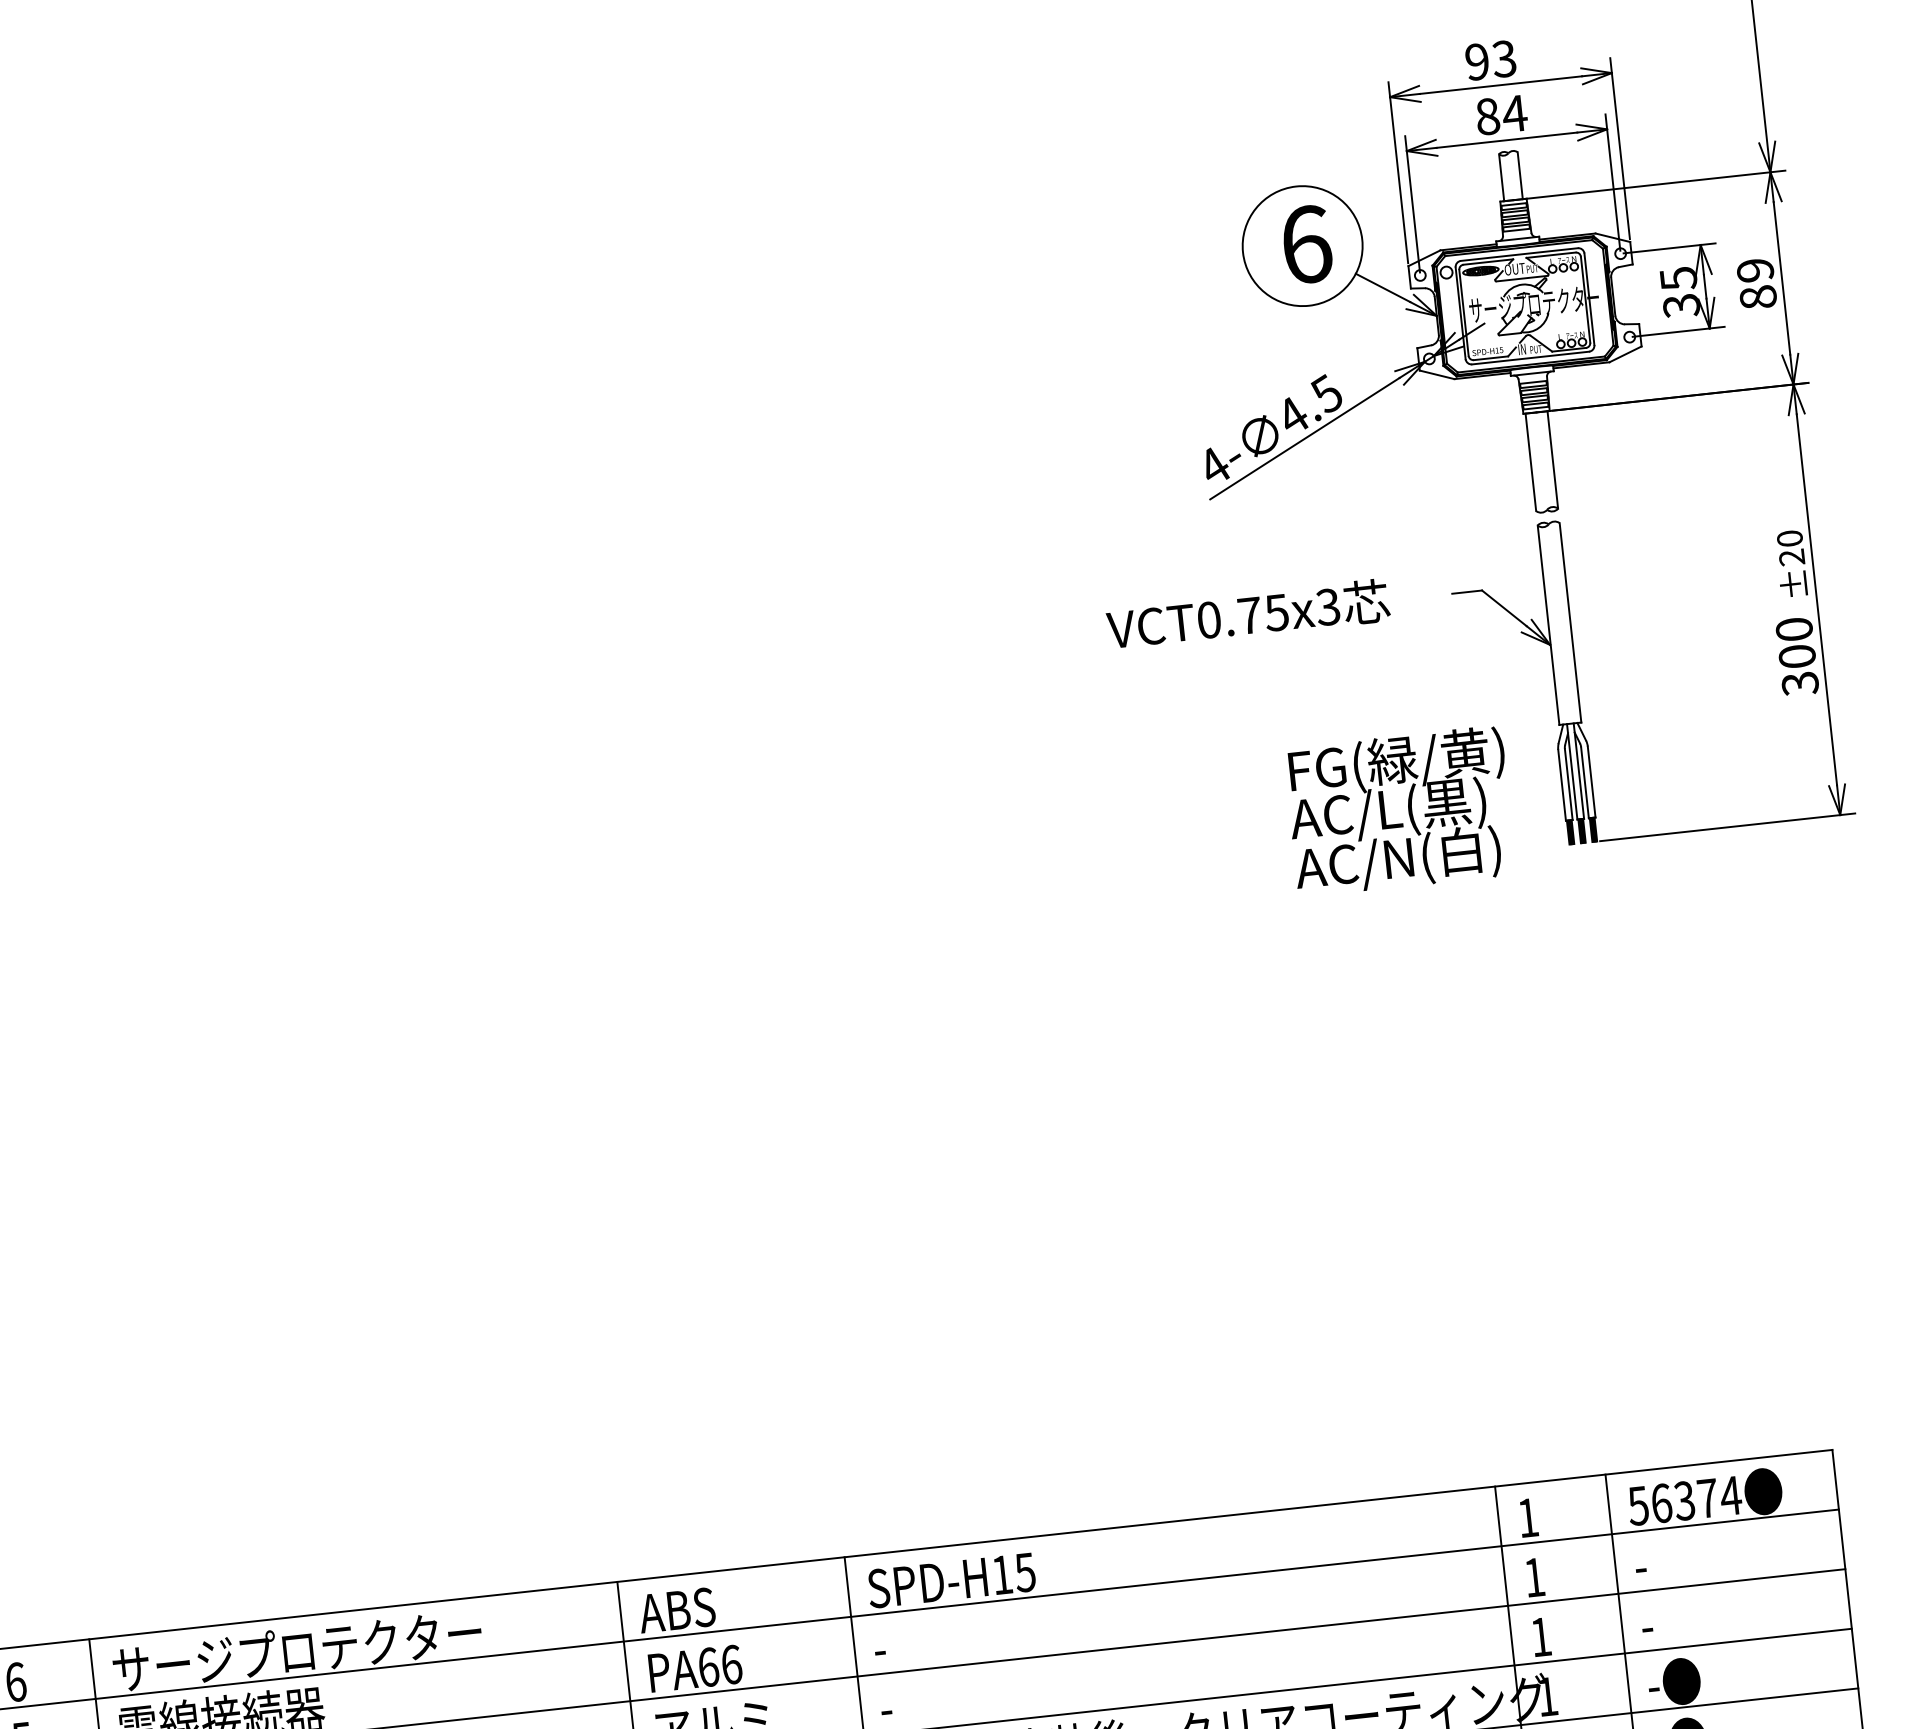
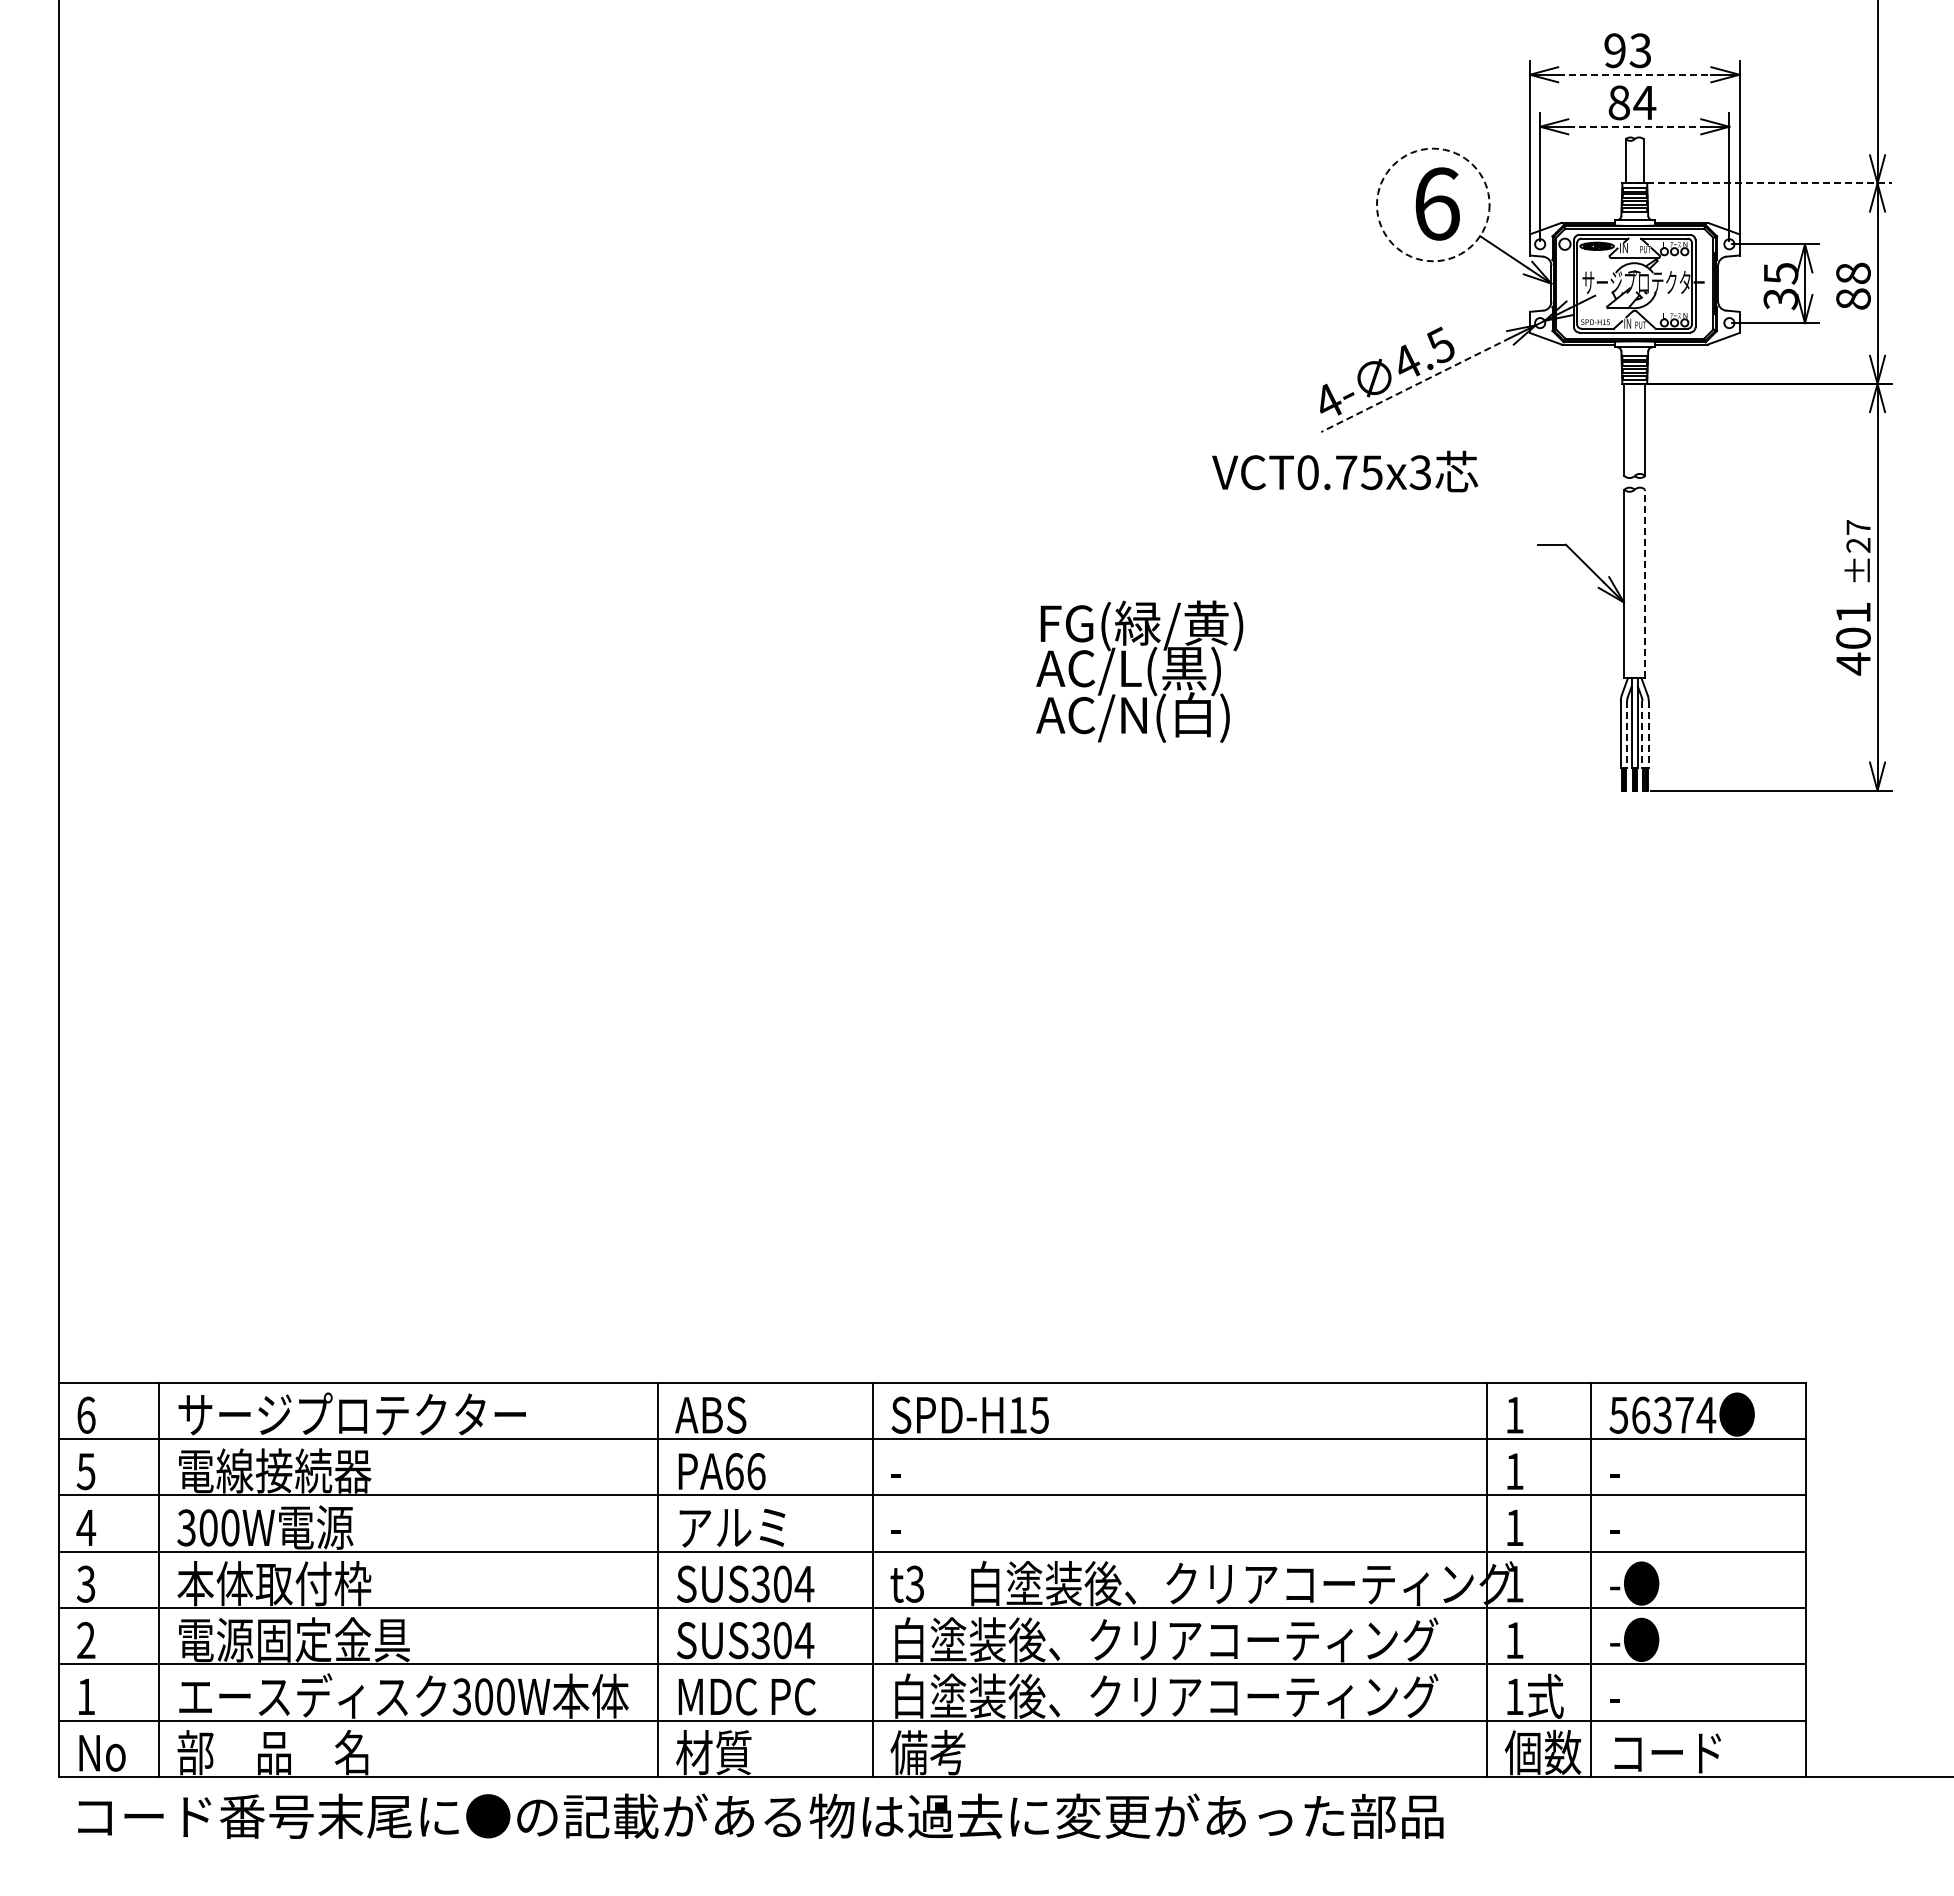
line: (1500, 84) -> (1634, 74), solid -> dashed
line: (1507, 139) -> (1635, 126), solid -> dashed
line: (1644, 186) -> (1758, 183), solid -> dashed
circle: (1301, 245) -> (1432, 204), solid -> dashed
text: (1514, 268) -> (1628, 247), OUT -> IN
text: (1755, 270) -> (1853, 273), 89 -> 88
line: (1304, 438) -> (1415, 384), solid -> dashed
text: (1789, 538) -> (1858, 527), ±20 -> ±27
text: (1248, 614) -> (1345, 471), moved
line: (1570, 622) -> (1645, 583), solid -> dashed
text: (1797, 656) -> (1853, 638), 300 -> 401
line: (1591, 781) -> (1648, 734), solid -> dashed
line: (1585, 782) -> (1642, 734), solid -> dashed
line: (1569, 784) -> (1627, 734), solid -> dashed
text: (1399, 811) -> (1139, 671), moved

